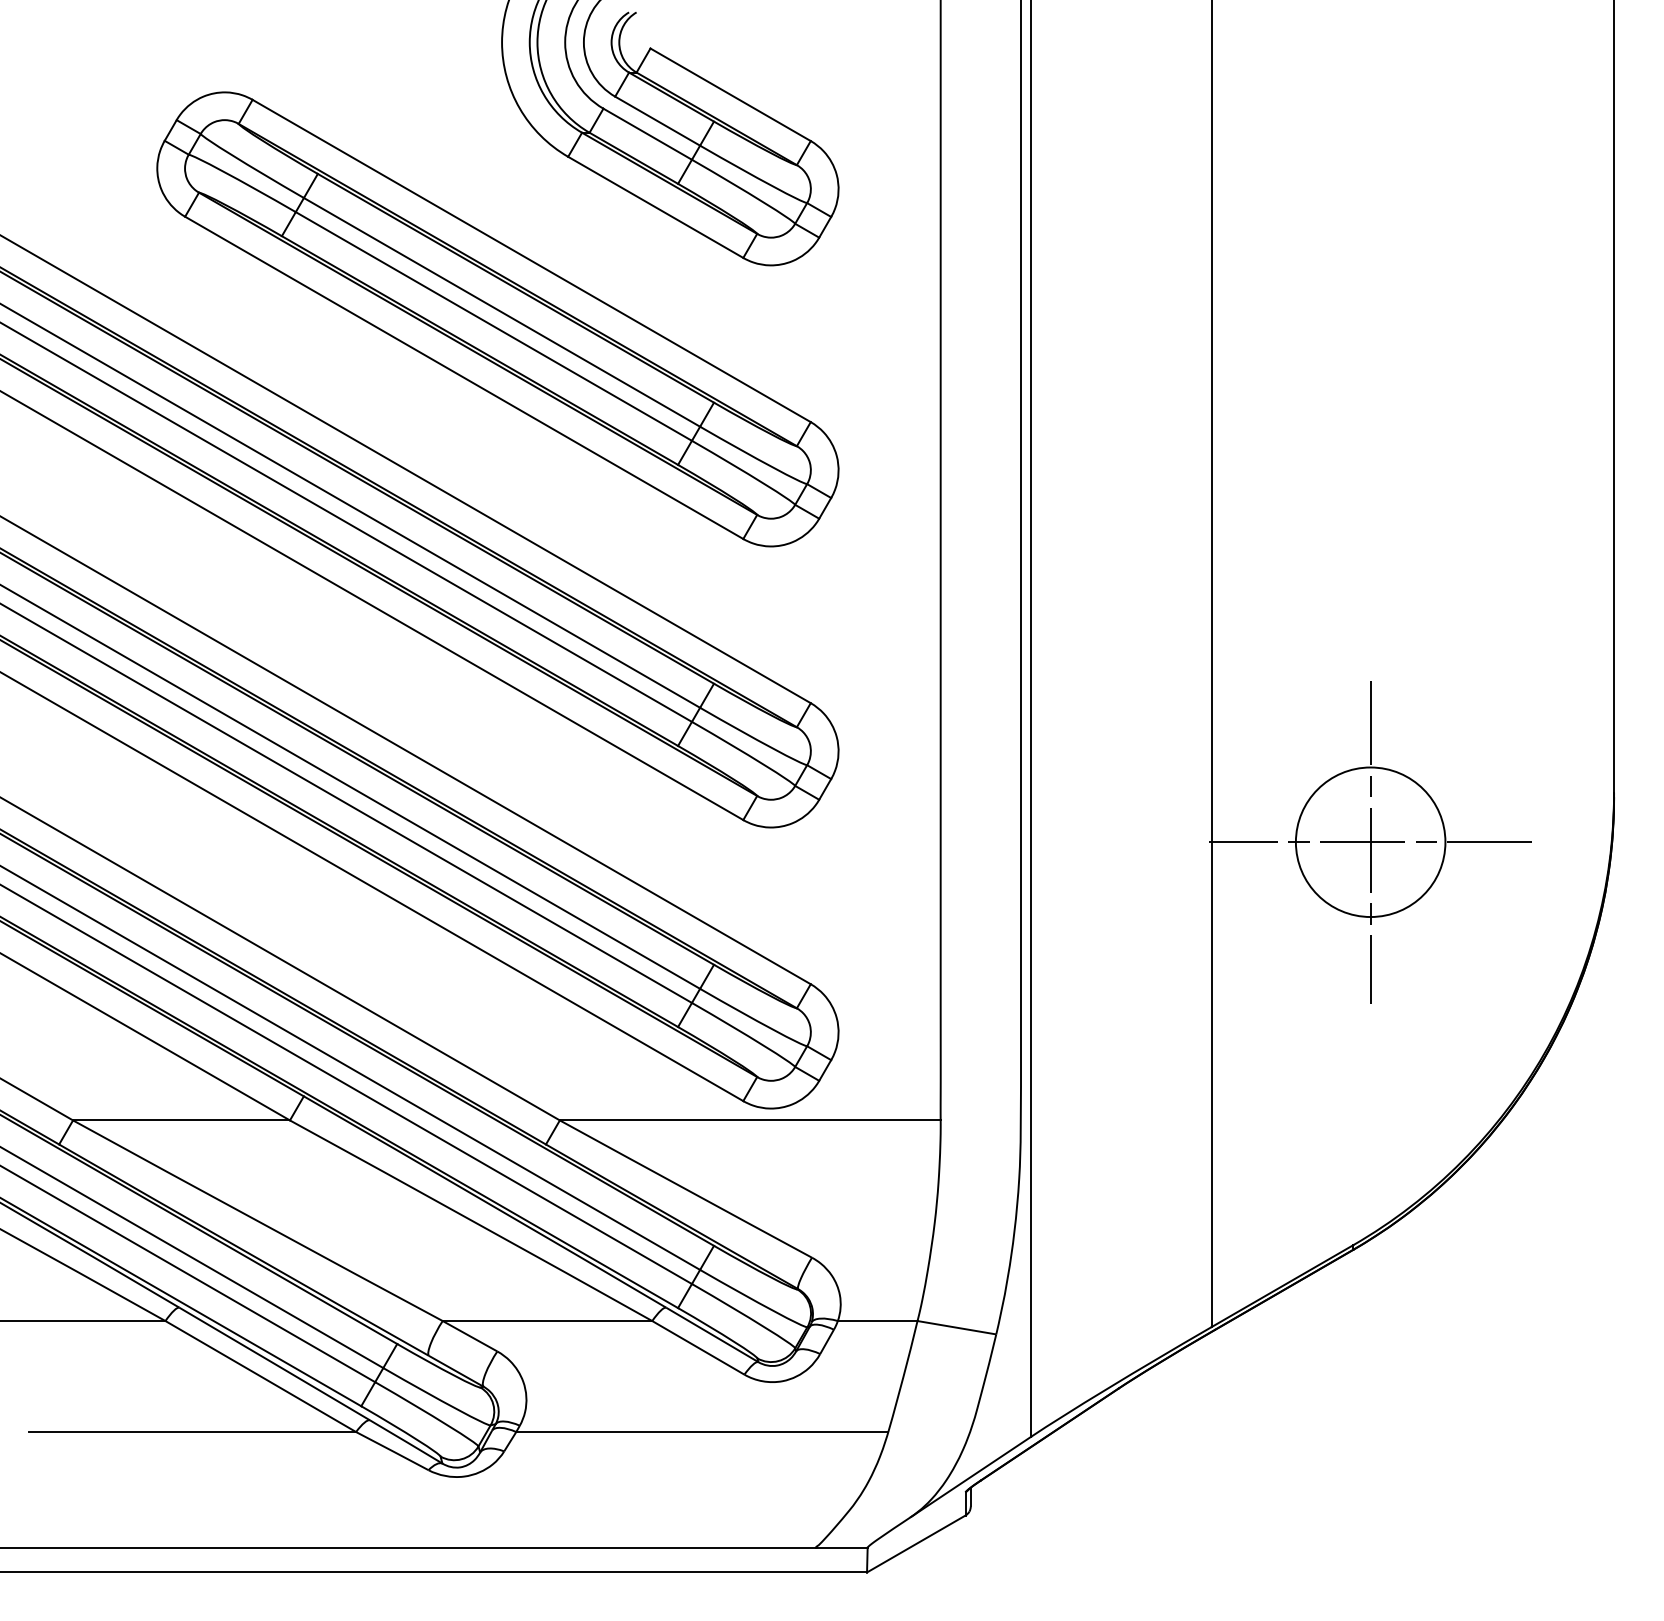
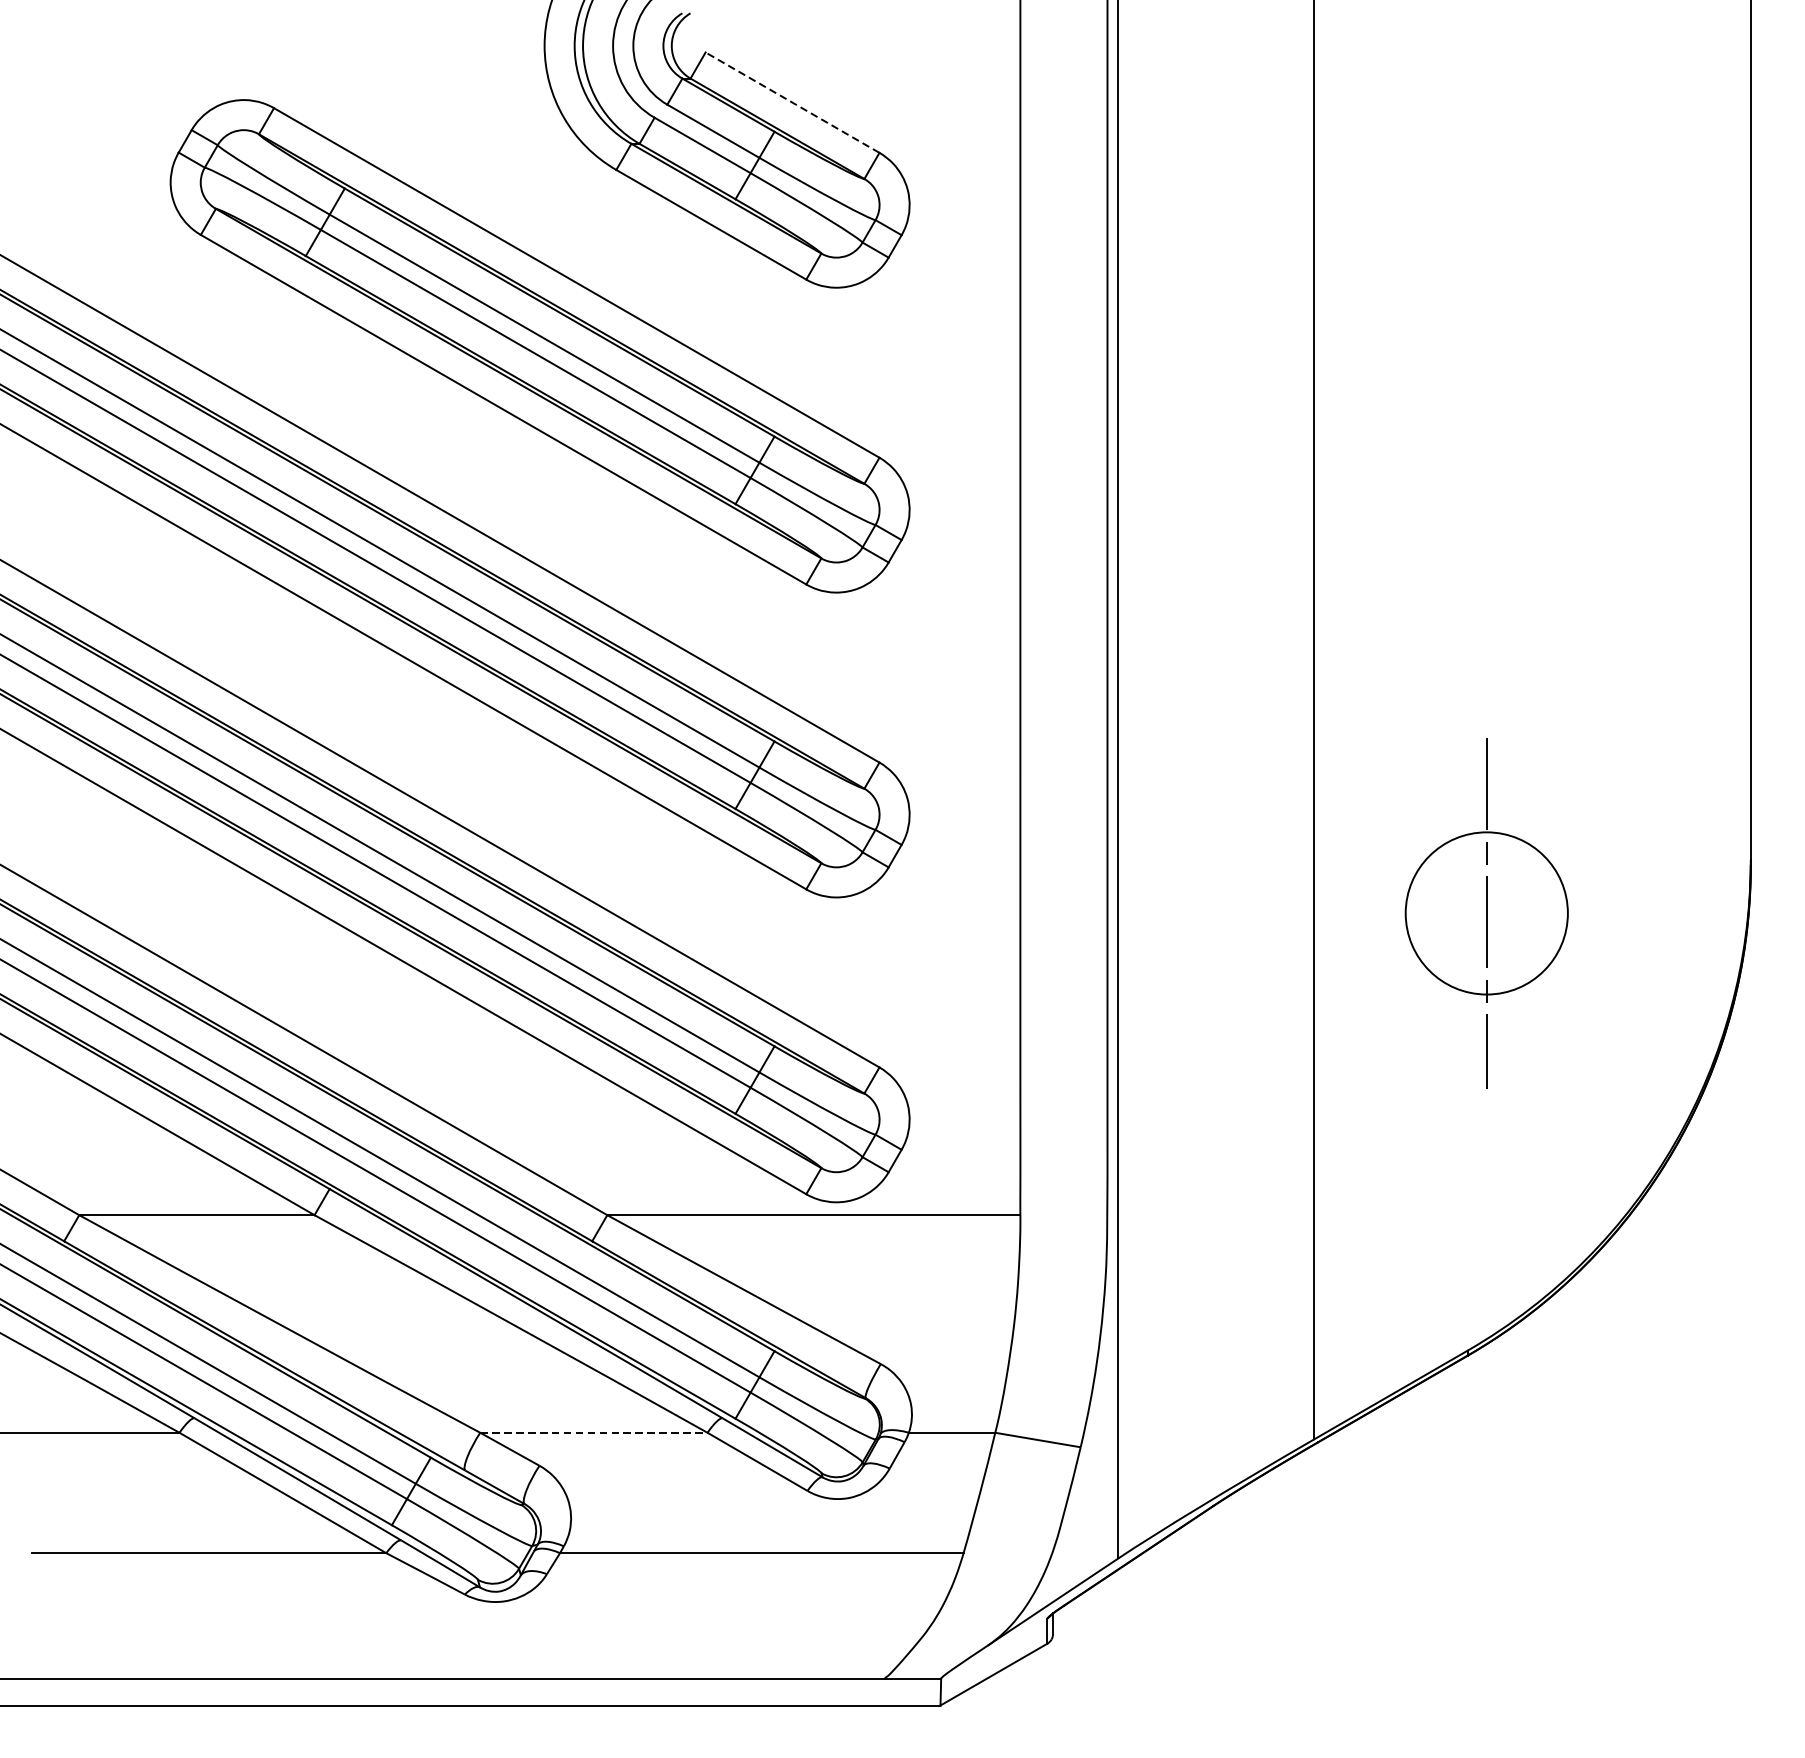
line: (730, 94) -> (792, 102), solid -> dashed
line: (1370, 842) -> (1486, 913), removed
line: (547, 1321) -> (593, 1433), solid -> dashed

